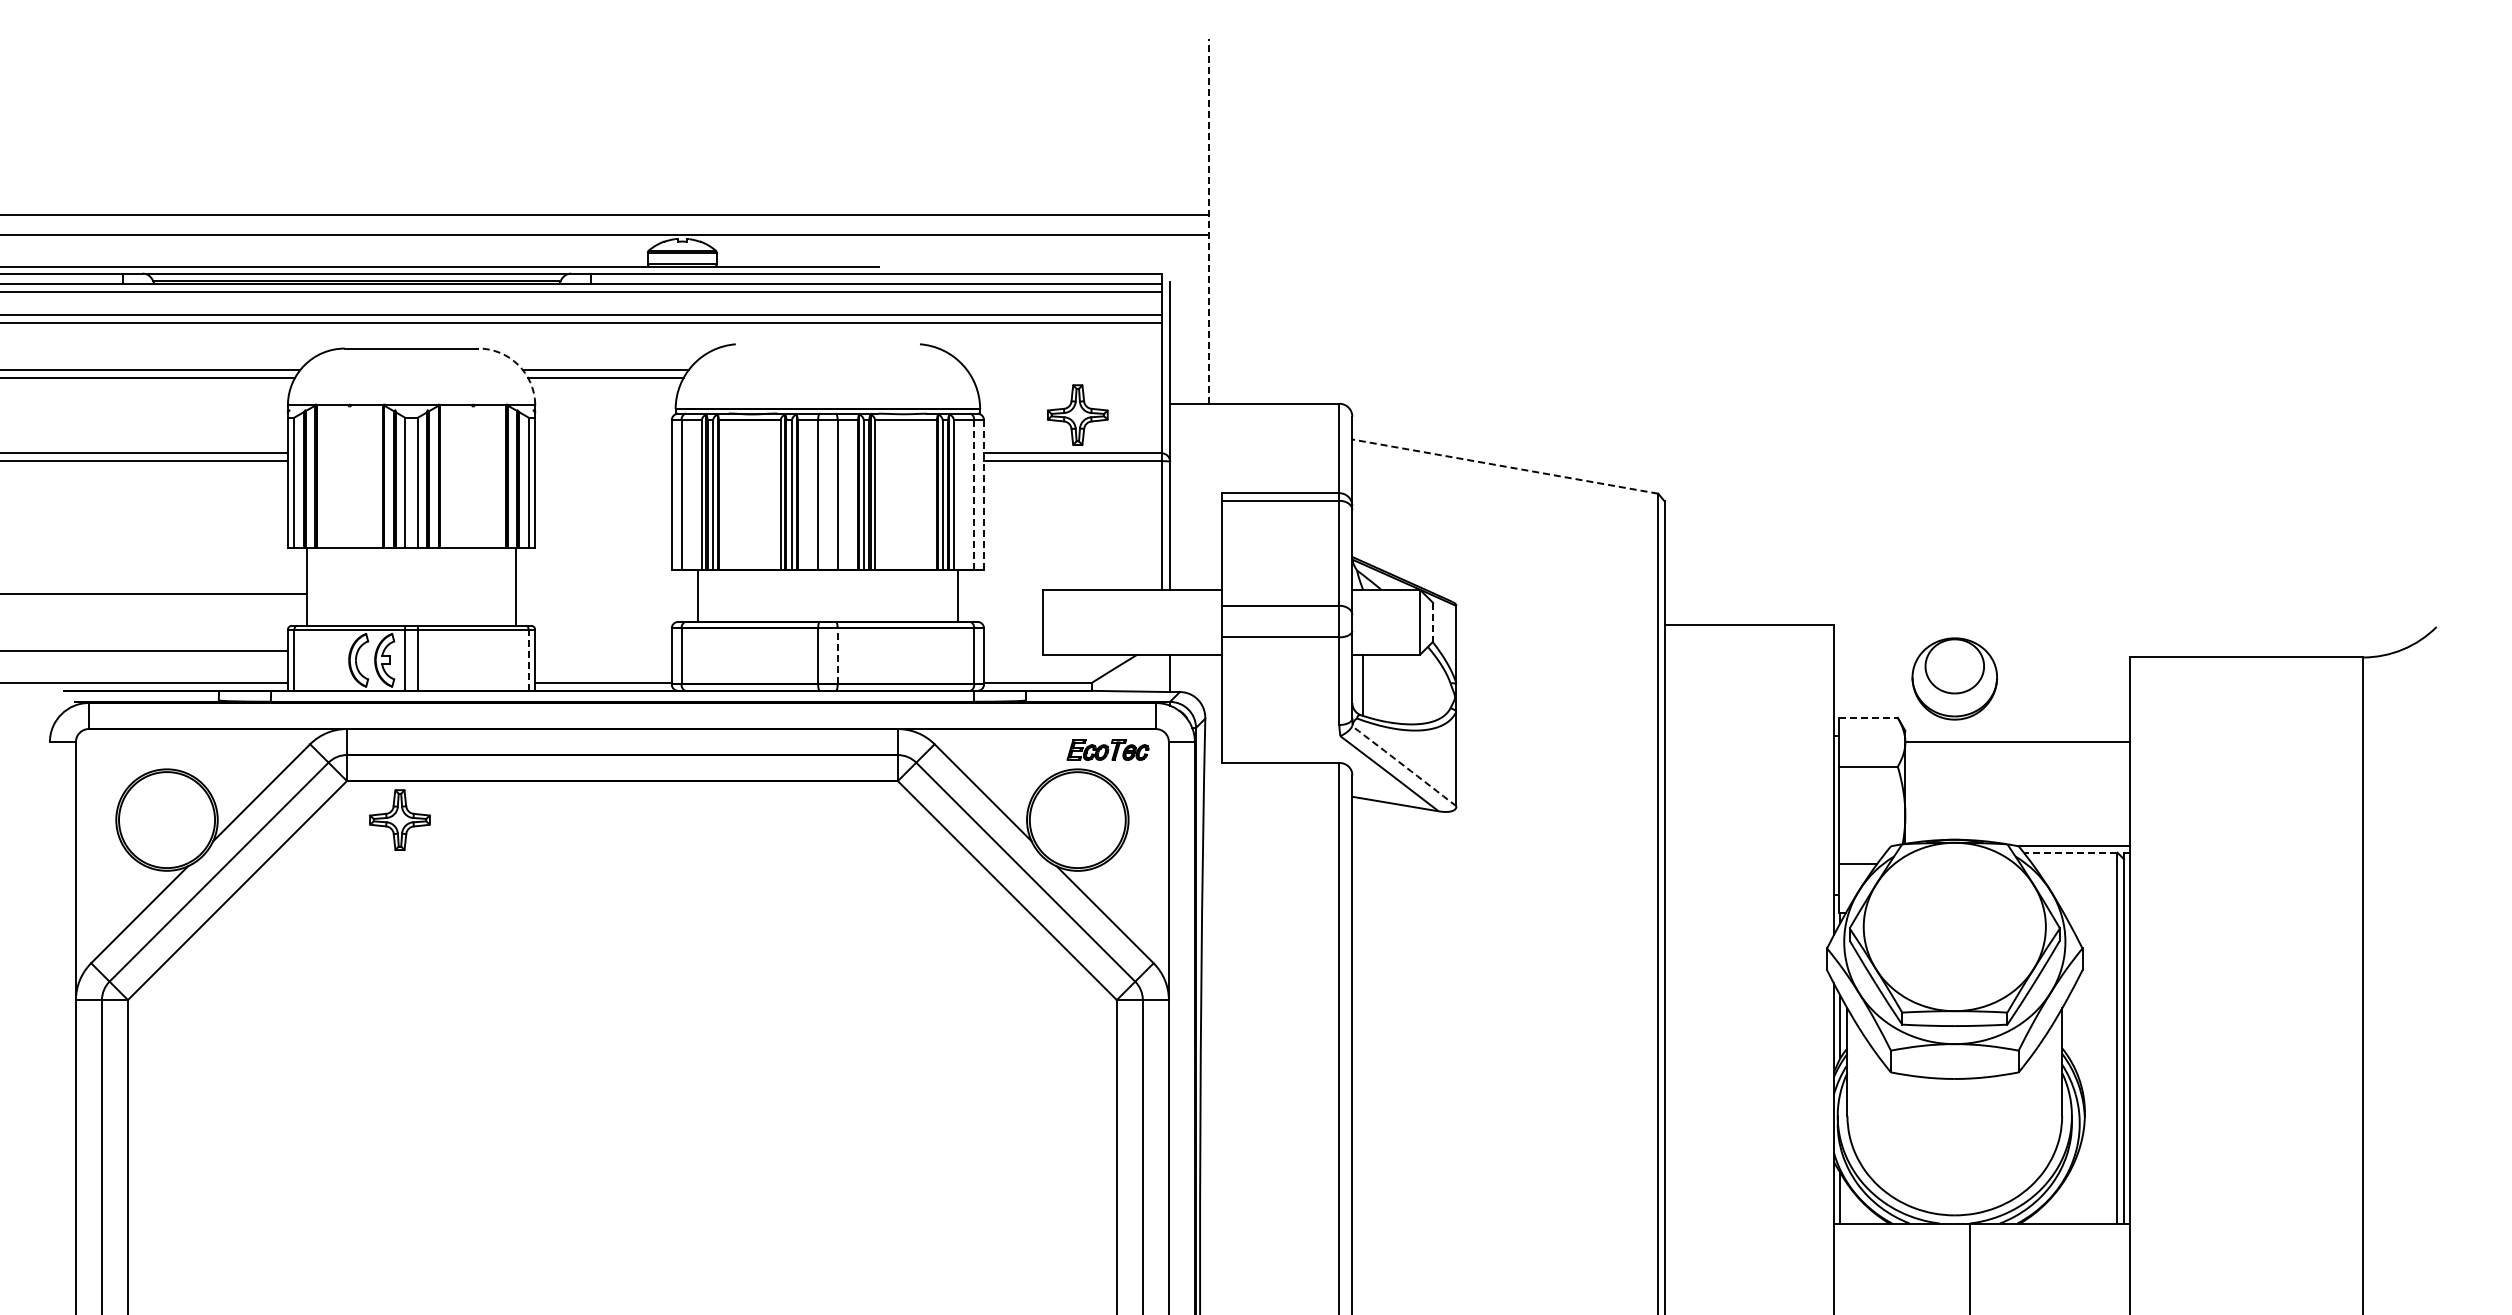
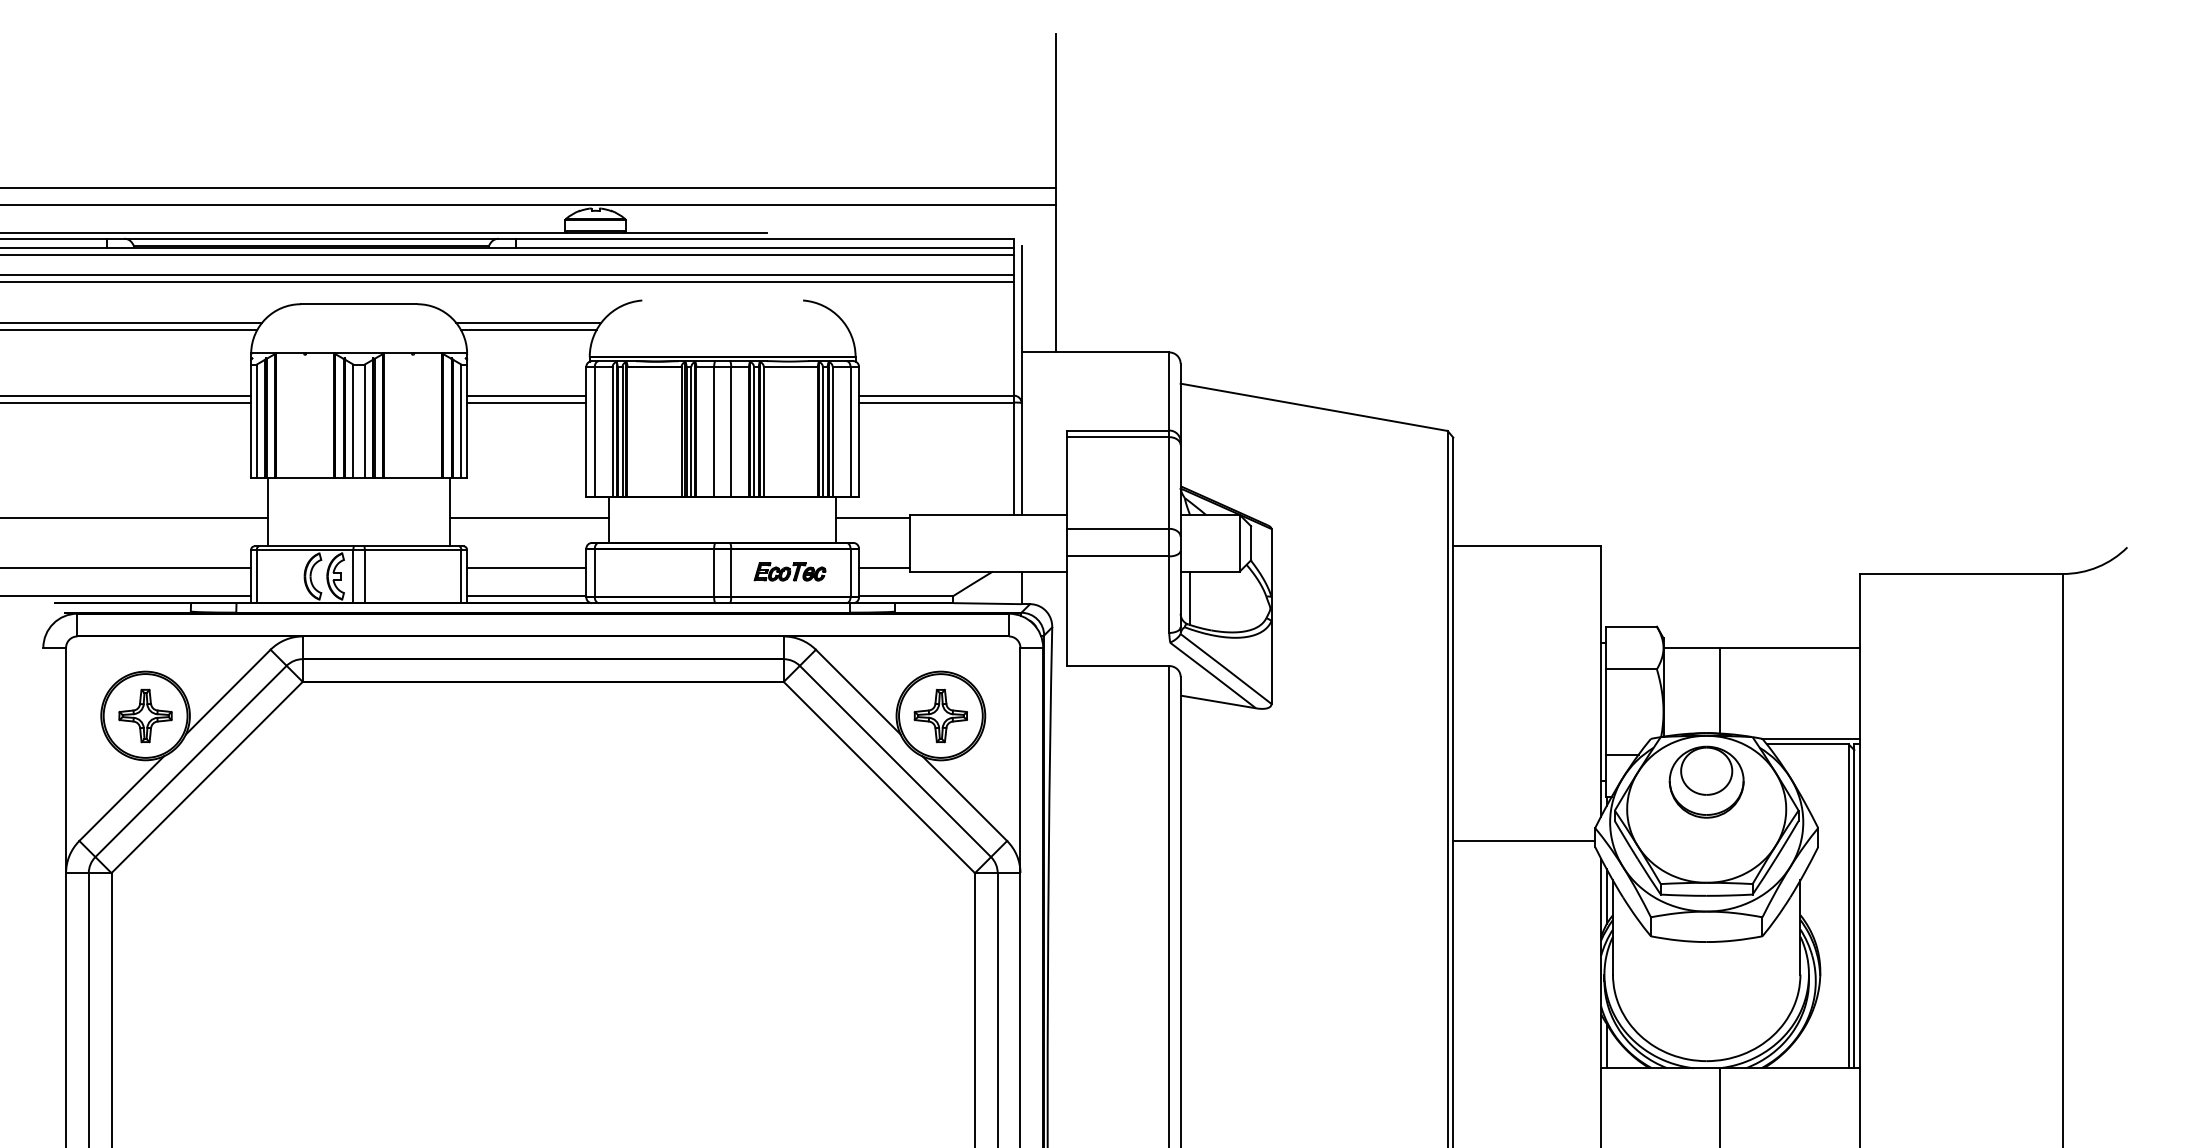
line: (1209, 221) -> (1055, 193), dashed -> solid
arc: (518, 364) -> (452, 318), dashed -> solid
part: (1077, 415) -> (940, 716), moved
line: (603, 453) -> (526, 395), added
line: (603, 461) -> (526, 402), added
line: (1504, 466) -> (1313, 407), dashed -> solid
line: (974, 495) -> (850, 432), dashed -> solid
line: (984, 495) -> (859, 432), dashed -> solid
line: (606, 593) -> (529, 518), added
line: (1000, 593) -> (873, 518), added
line: (1433, 622) -> (1251, 543), dashed -> solid
line: (603, 650) -> (526, 567), added
line: (1013, 650) -> (884, 567), added
line: (837, 656) -> (731, 573), dashed -> solid
line: (528, 660) -> (461, 576), dashed -> solid
part: (1954, 678) -> (1706, 781), moved
line: (1868, 717) -> (1631, 626), dashed -> solid
part: (1107, 749) -> (789, 571), moved
arc: (1404, 766) -> (1226, 669), dashed -> solid
line: (1970, 791) -> (1720, 691), added
part: (399, 820) -> (145, 716), moved
line: (2070, 852) -> (1807, 744), dashed -> solid
line: (1745, 963) -> (1523, 841), added

